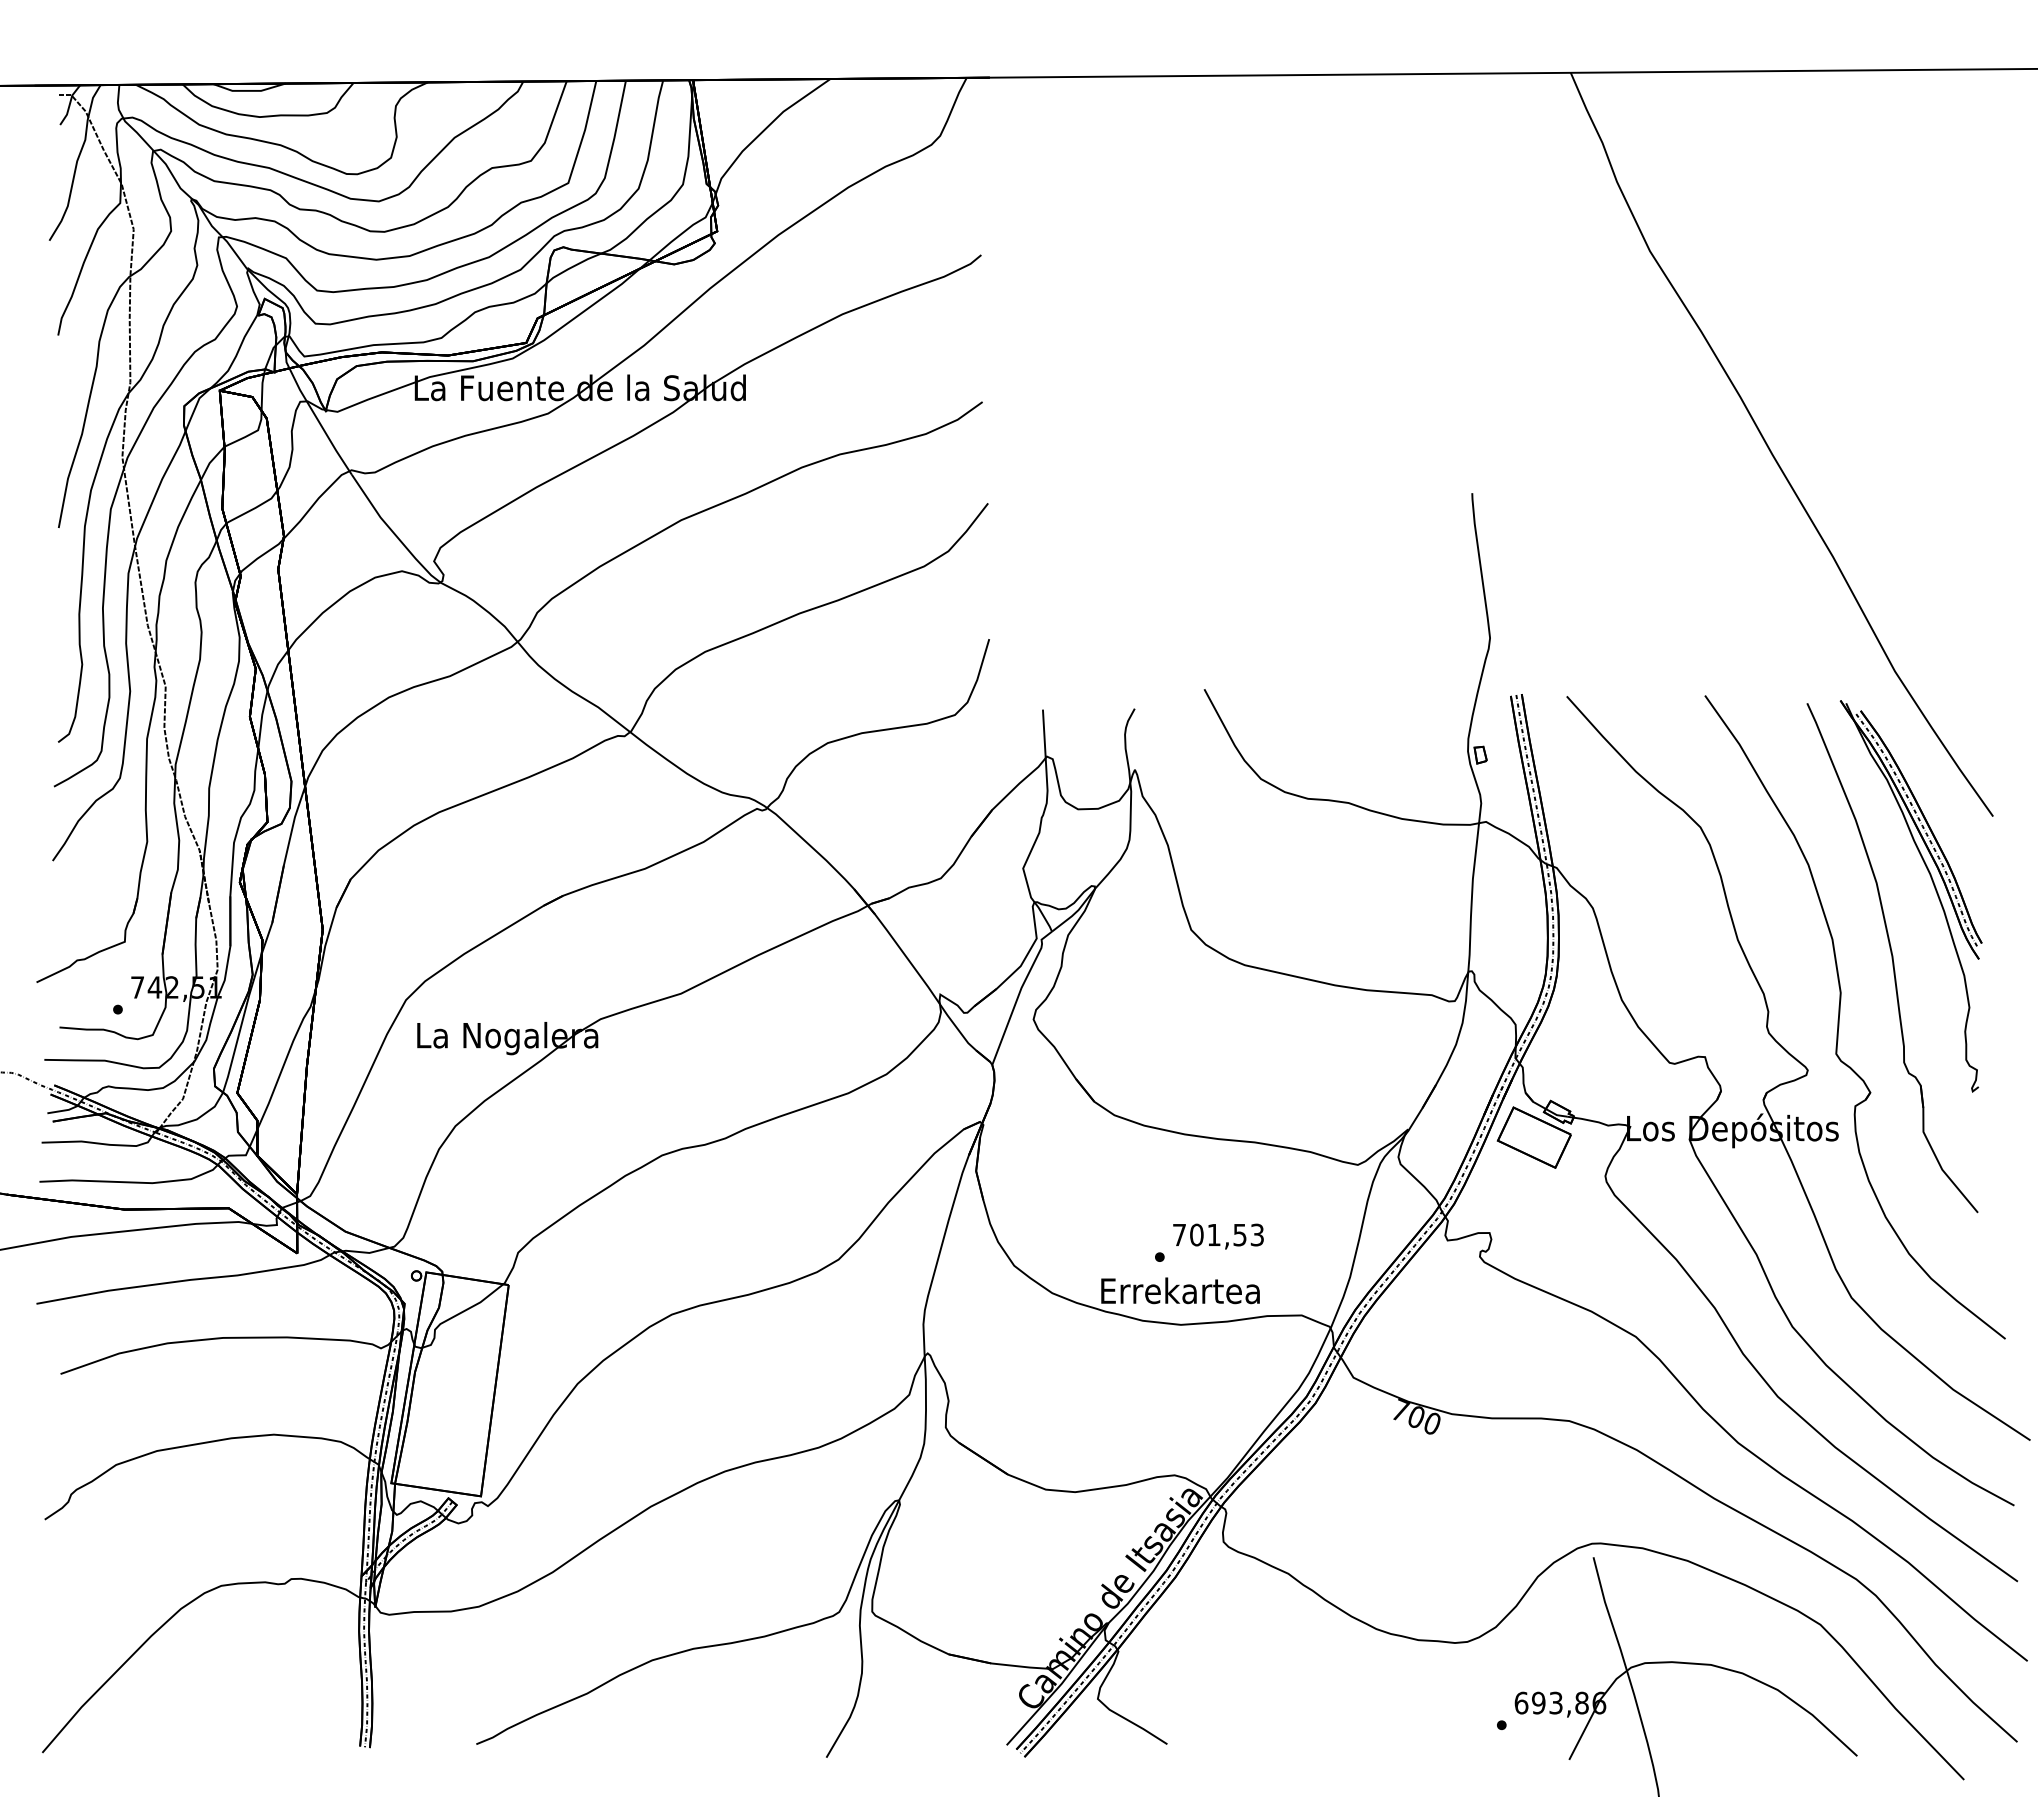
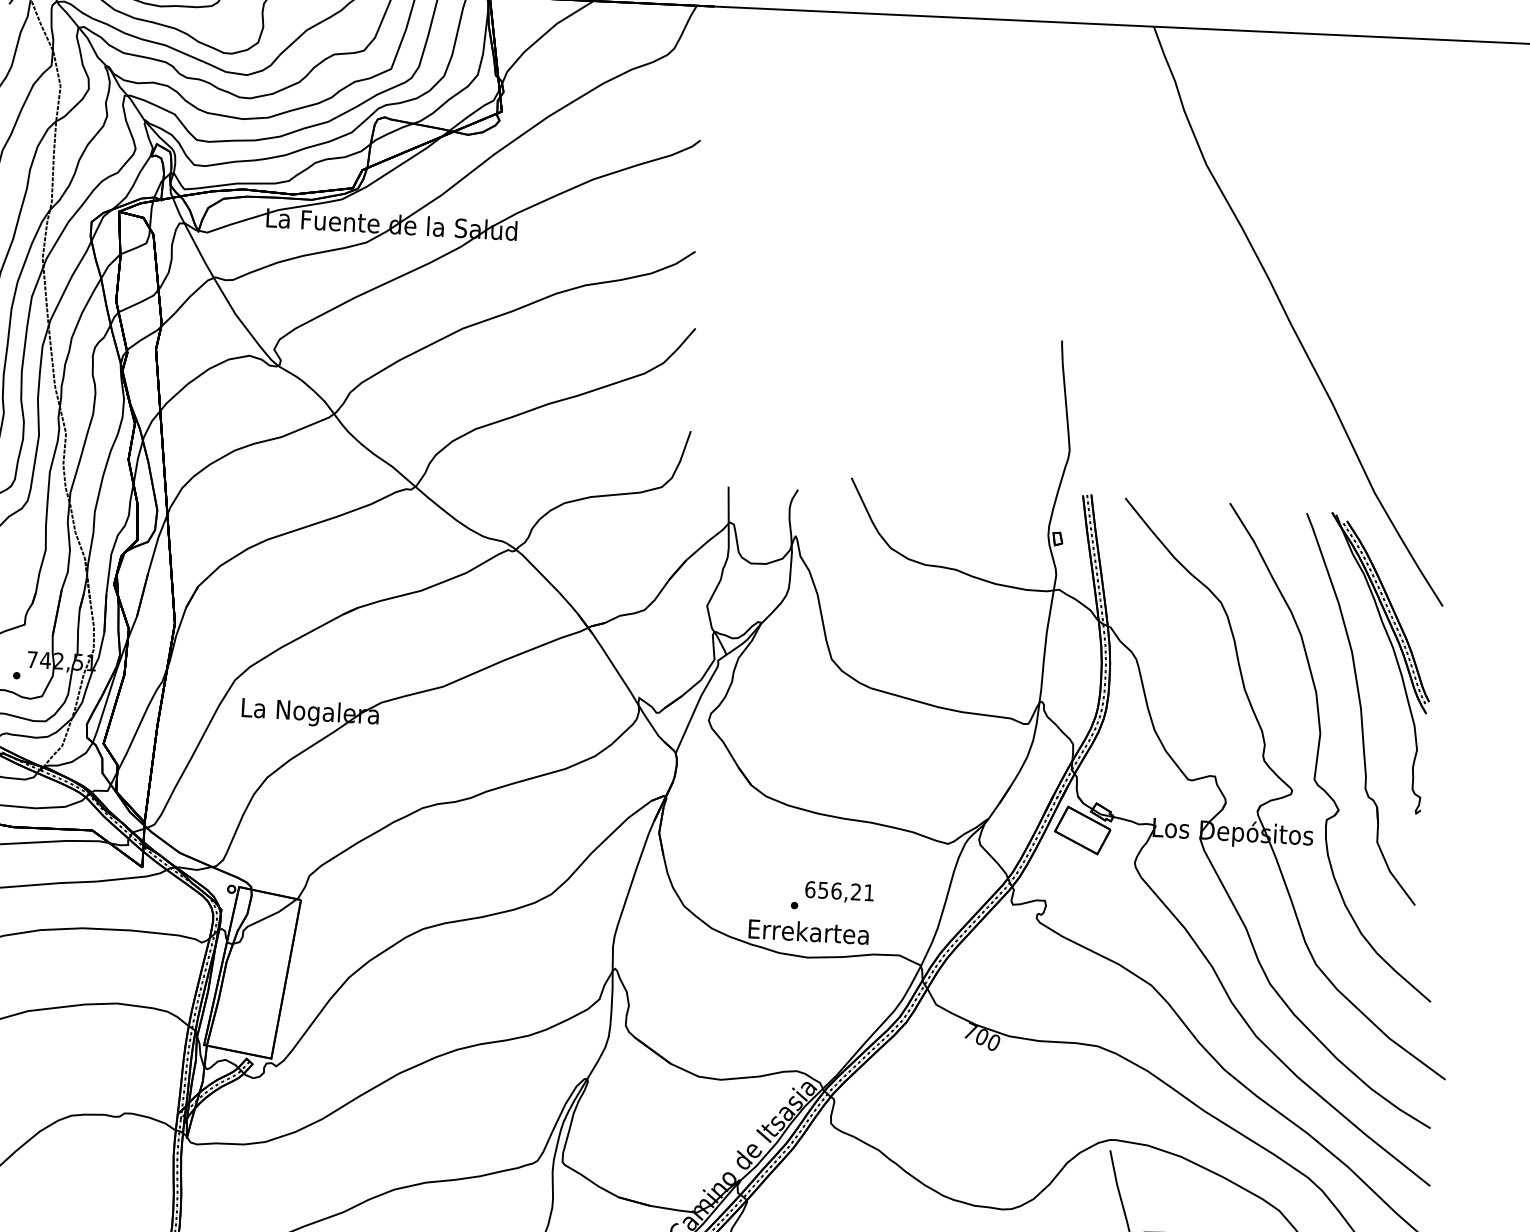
text: (1217, 1234) -> (839, 890), 701,53 -> 656,21

